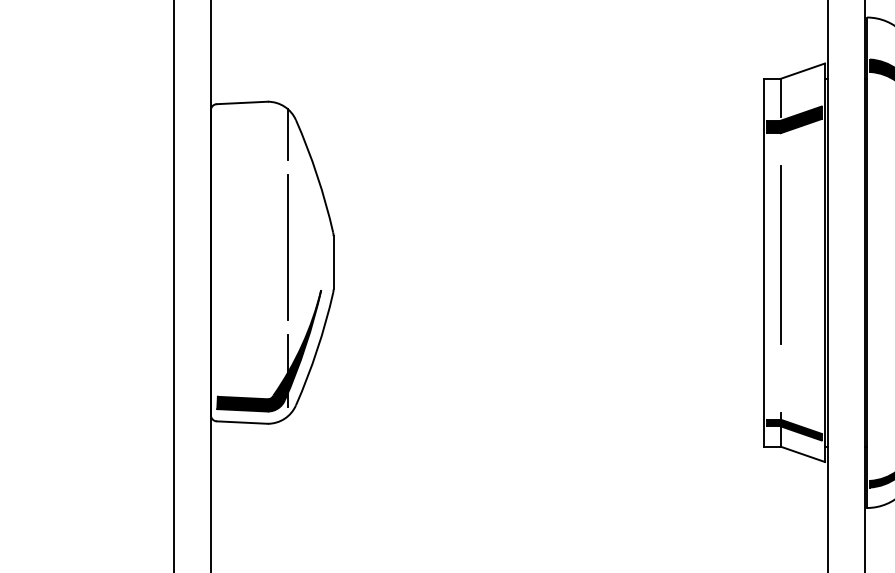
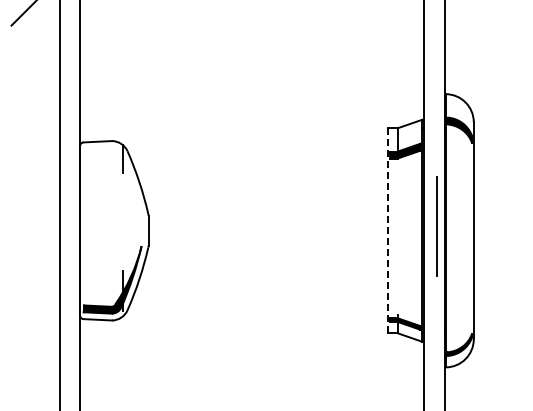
line: (286, 247) -> (122, 222), removed
line: (780, 255) -> (436, 226), moved
line: (764, 262) -> (388, 230), solid -> dashed

